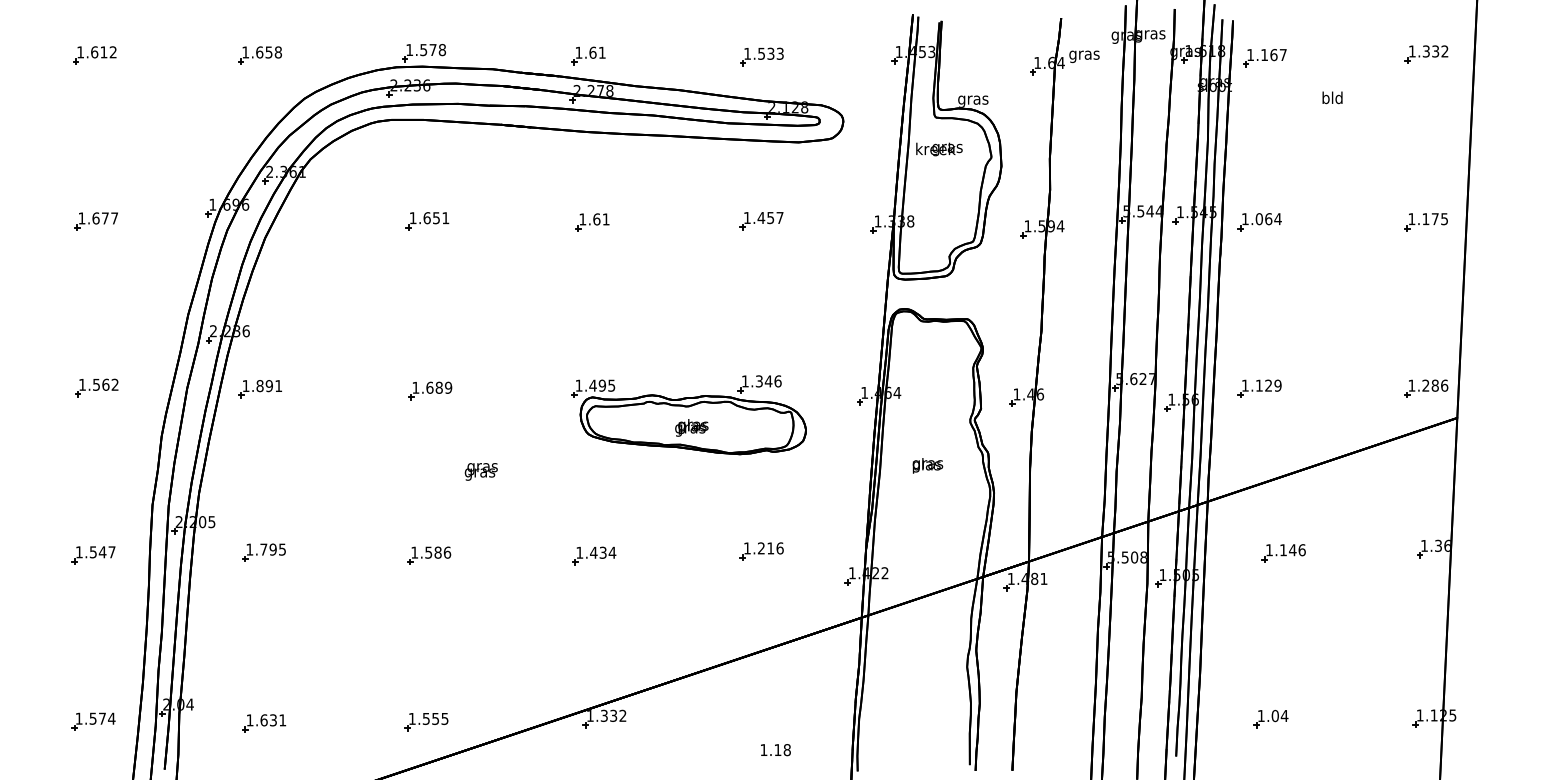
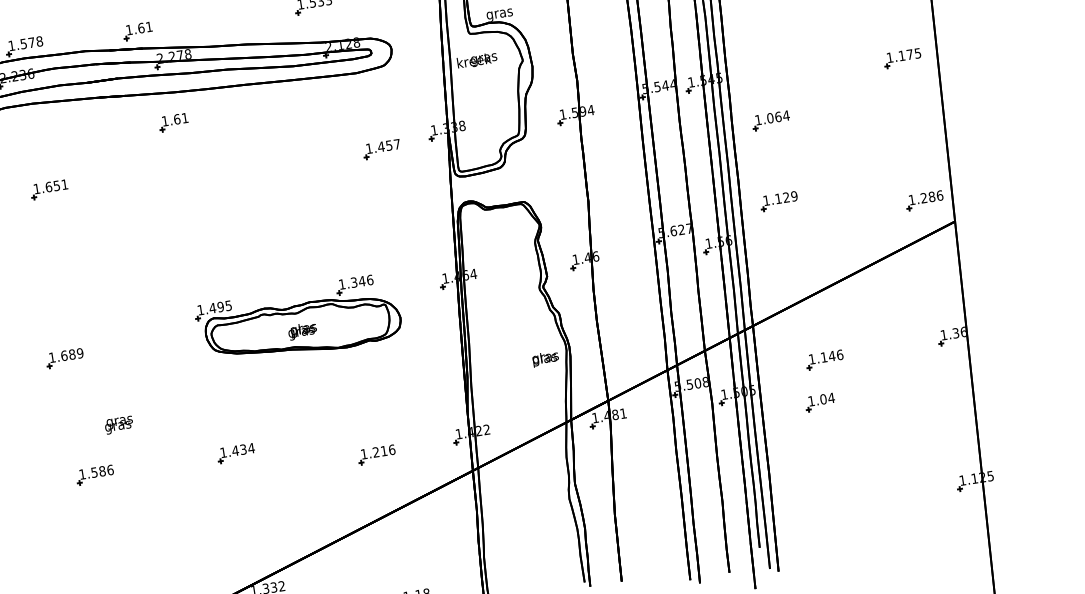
part: (588, 55) -> (137, 31), moved
part: (761, 221) -> (381, 149), moved
part: (592, 222) -> (173, 122), moved
part: (1259, 222) -> (770, 121), moved
part: (1259, 388) -> (778, 201), moved
part: (430, 390) -> (65, 358), moved
text: (927, 465) -> (545, 358), moved
text: (480, 471) -> (118, 424), moved
part: (761, 551) -> (376, 454), moved
part: (1270, 719) -> (819, 402), moved

